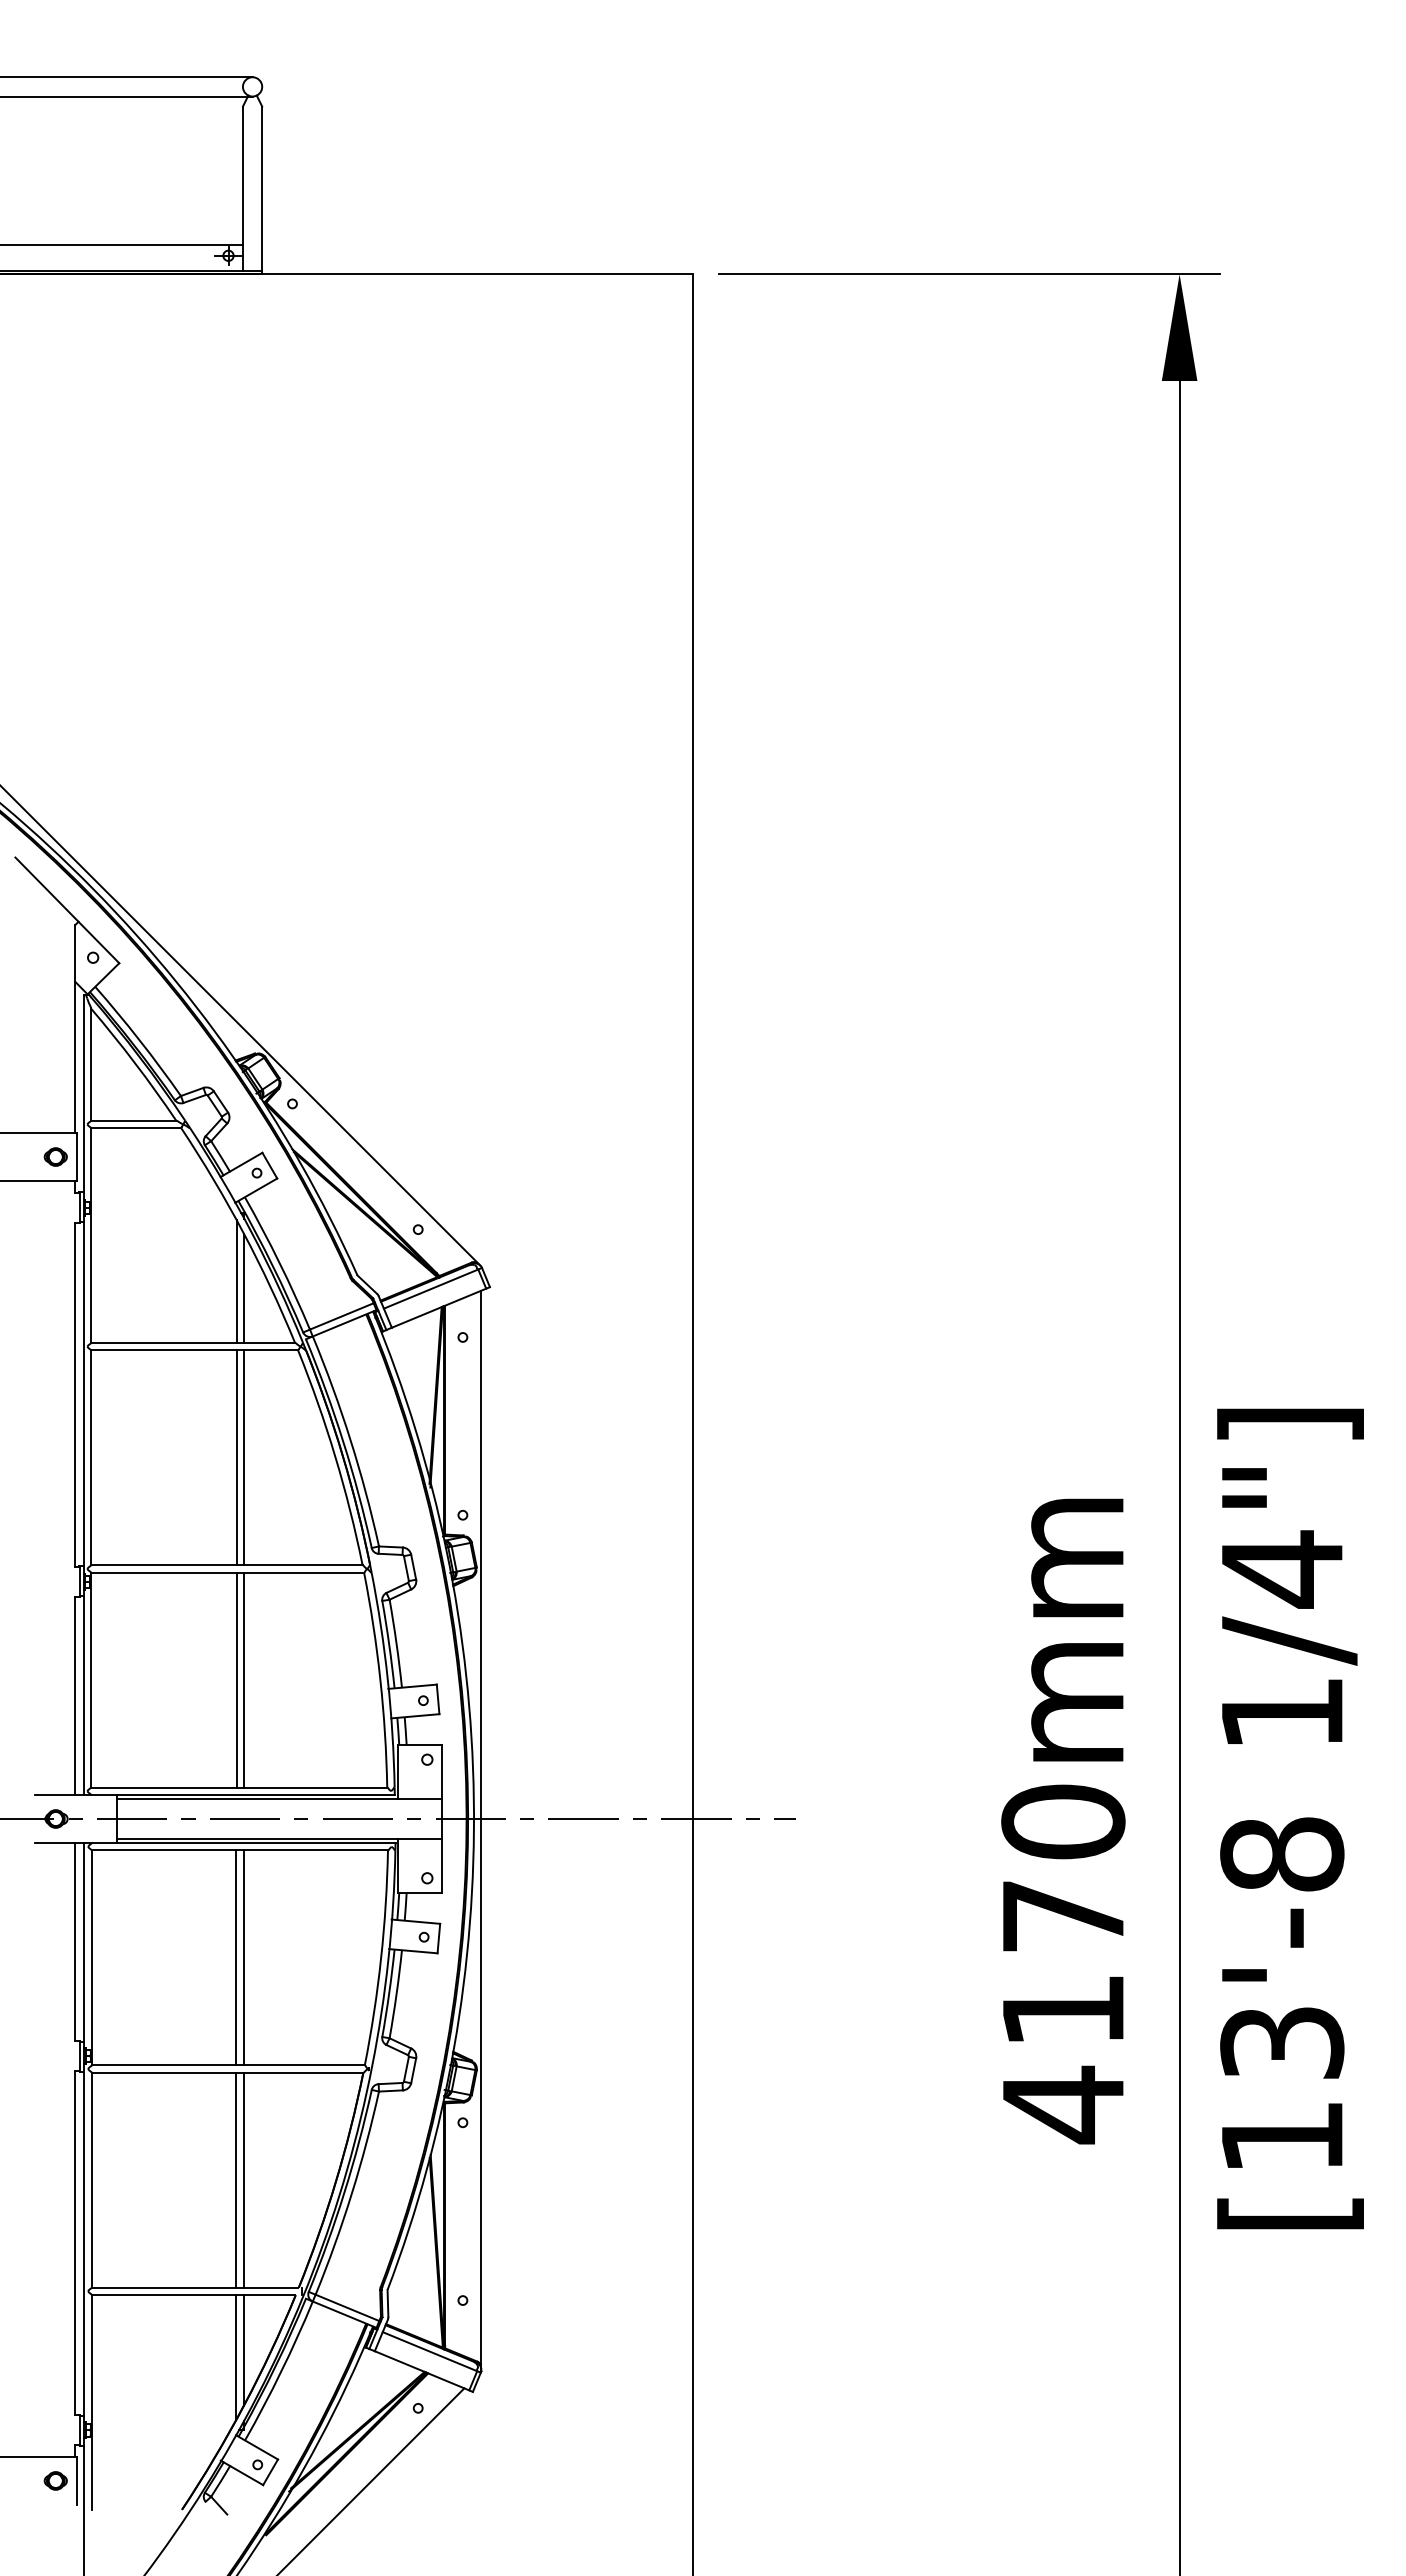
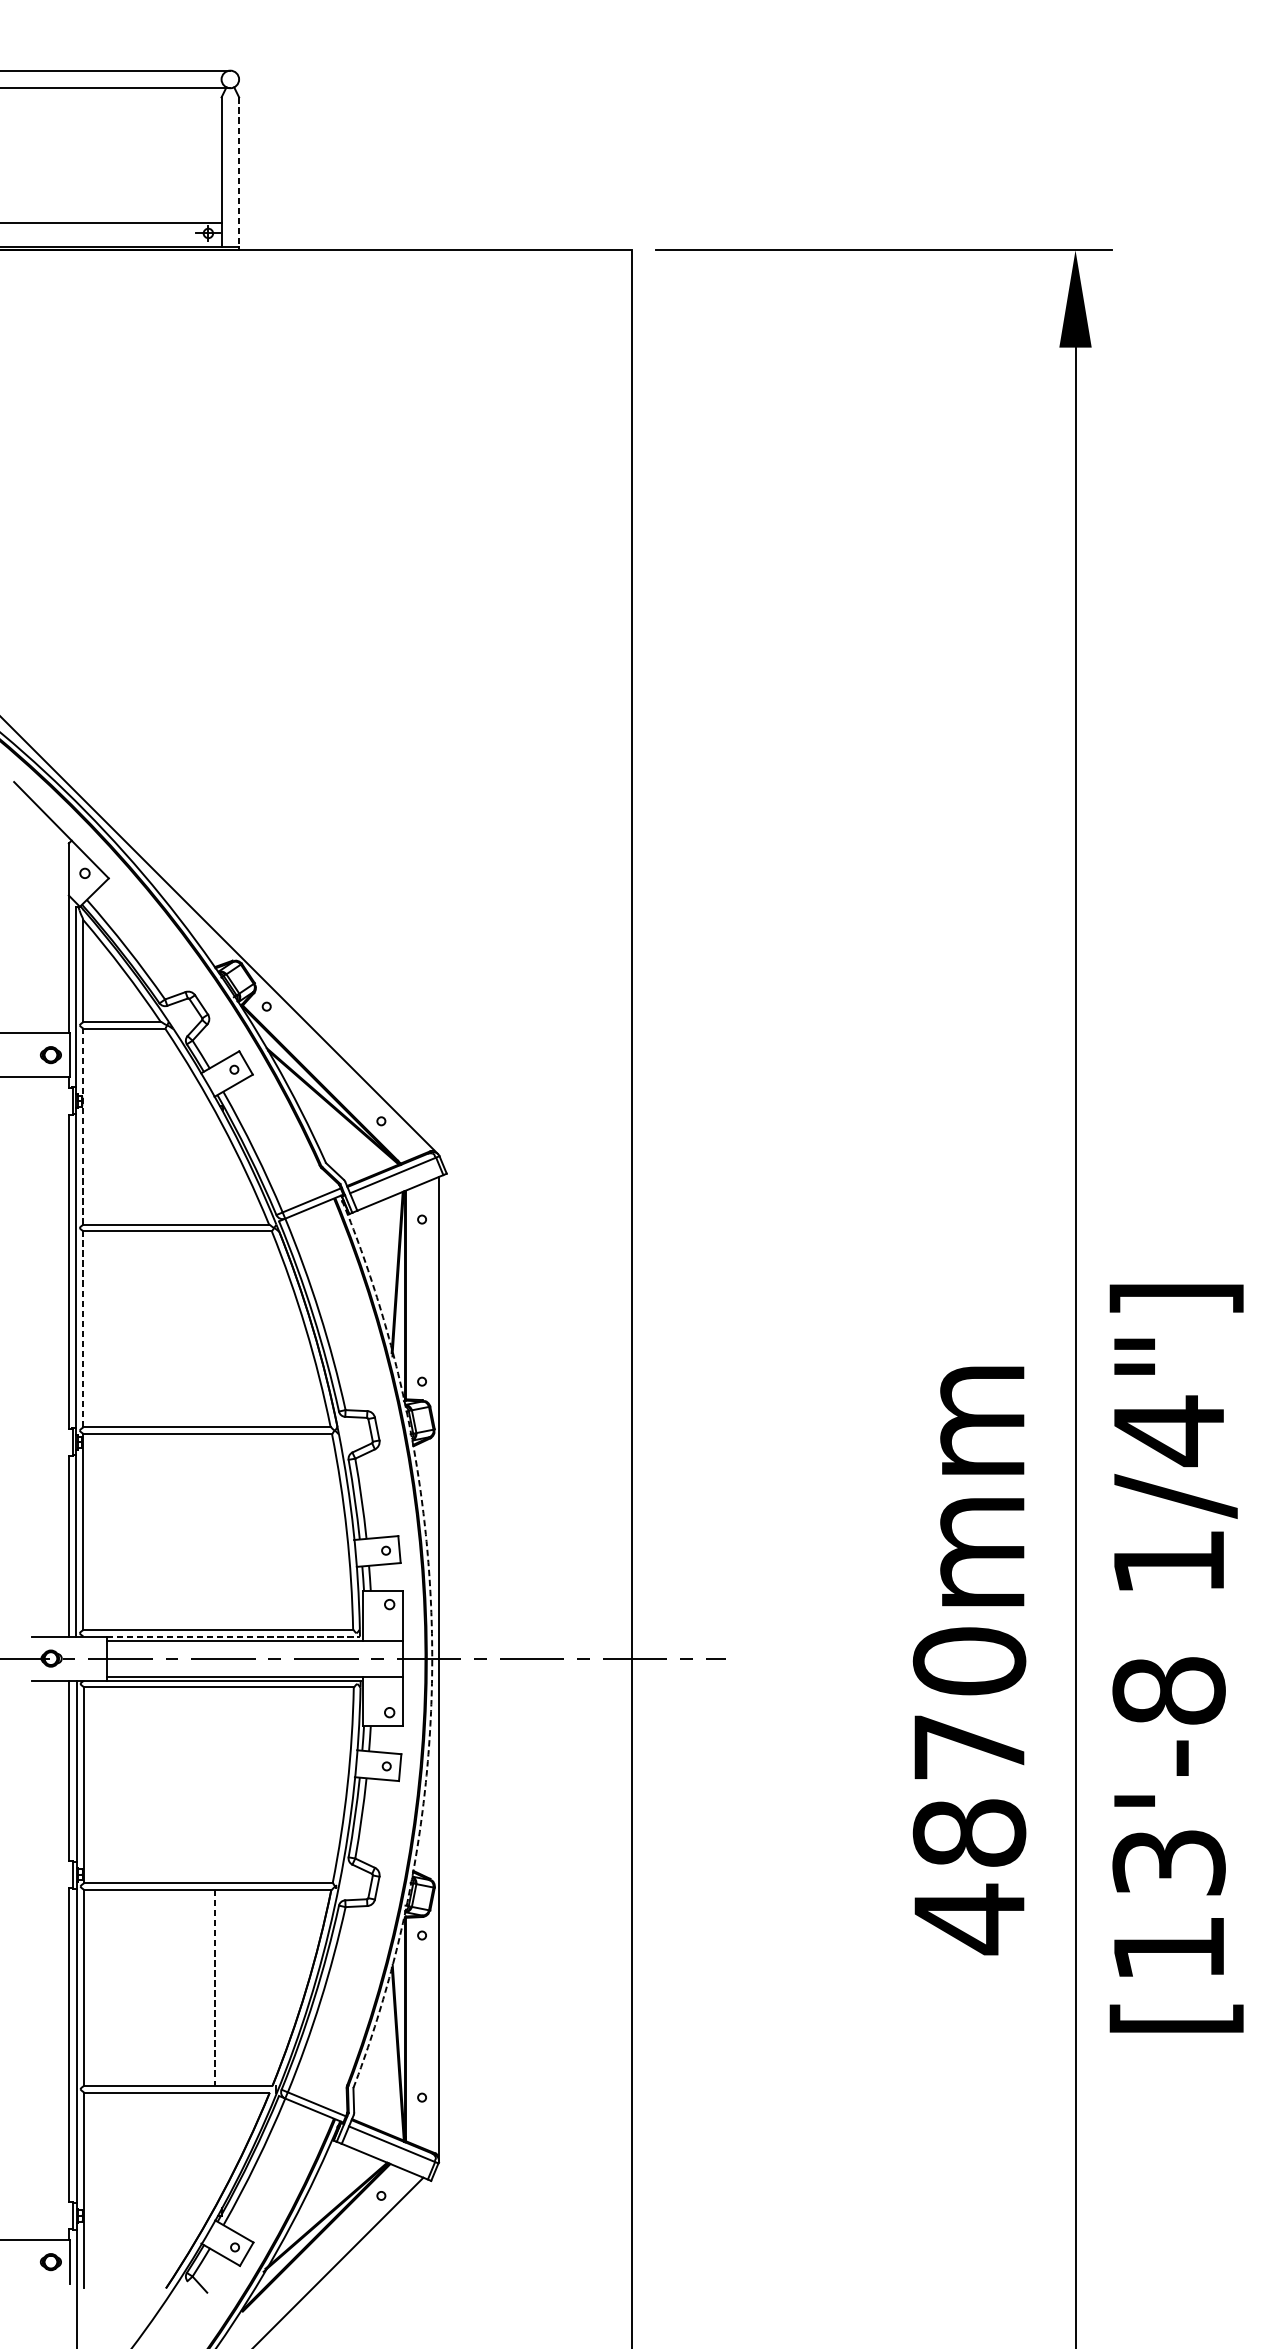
line: (262, 189) -> (239, 172), solid -> dashed
line: (91, 1235) -> (83, 1126), solid -> dashed
line: (236, 1281) -> (215, 1168), removed
line: (243, 1288) -> (222, 1174), removed
line: (91, 1457) -> (83, 1329), solid -> dashed
line: (236, 1457) -> (215, 1329), removed
line: (243, 1457) -> (222, 1329), removed
line: (236, 1679) -> (215, 1531), removed
line: (243, 1679) -> (222, 1531), removed
line: (255, 1794) -> (233, 1636), solid -> dashed
arc: (473, 1799) -> (431, 1640), solid -> dashed
line: (236, 1957) -> (215, 1784), removed
line: (243, 1957) -> (222, 1784), removed
text: (1063, 2010) -> (969, 1833), 4170mm -> 4870mm
line: (243, 2179) -> (222, 1987), removed
line: (236, 2180) -> (215, 1988), solid -> dashed
line: (243, 2350) -> (222, 2143), removed
line: (236, 2357) -> (215, 2149), removed

